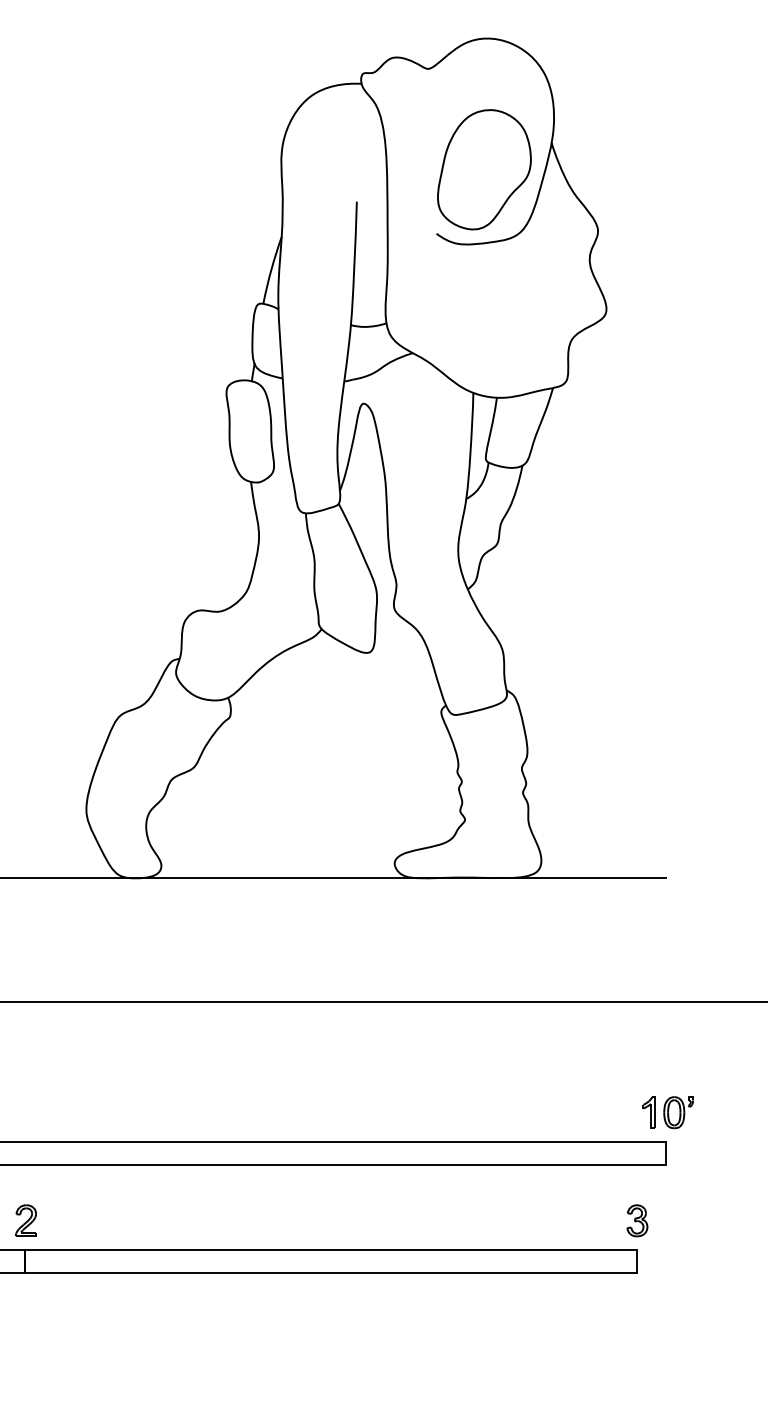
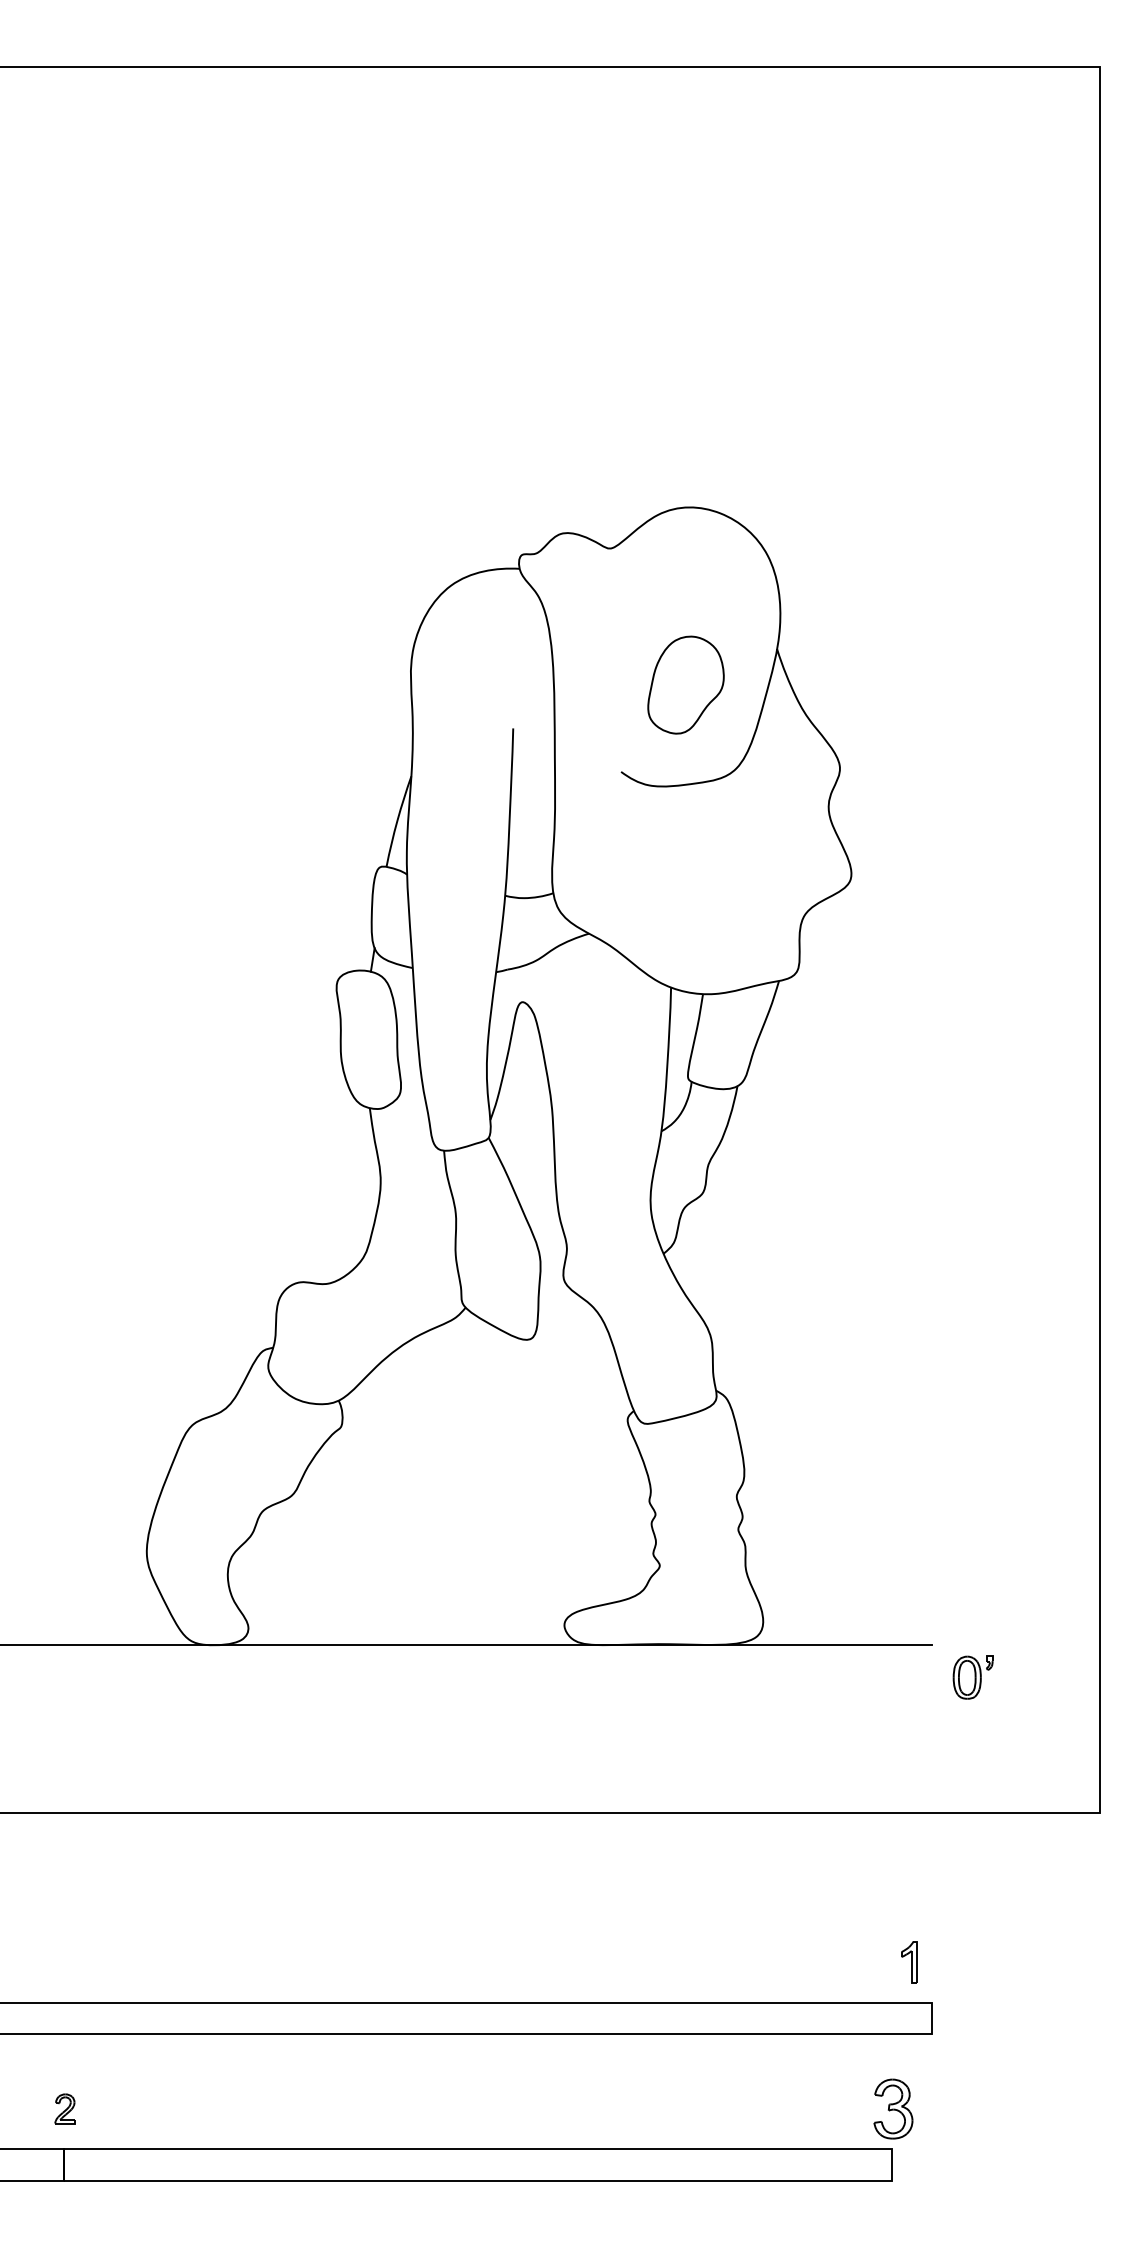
part: (484, 169) -> (685, 684), size x0.6
part: (678, 1112) -> (972, 1677), moved
part: (25, 1220) -> (64, 2108), size x0.7
part: (636, 1221) -> (892, 2109), size x1.4

